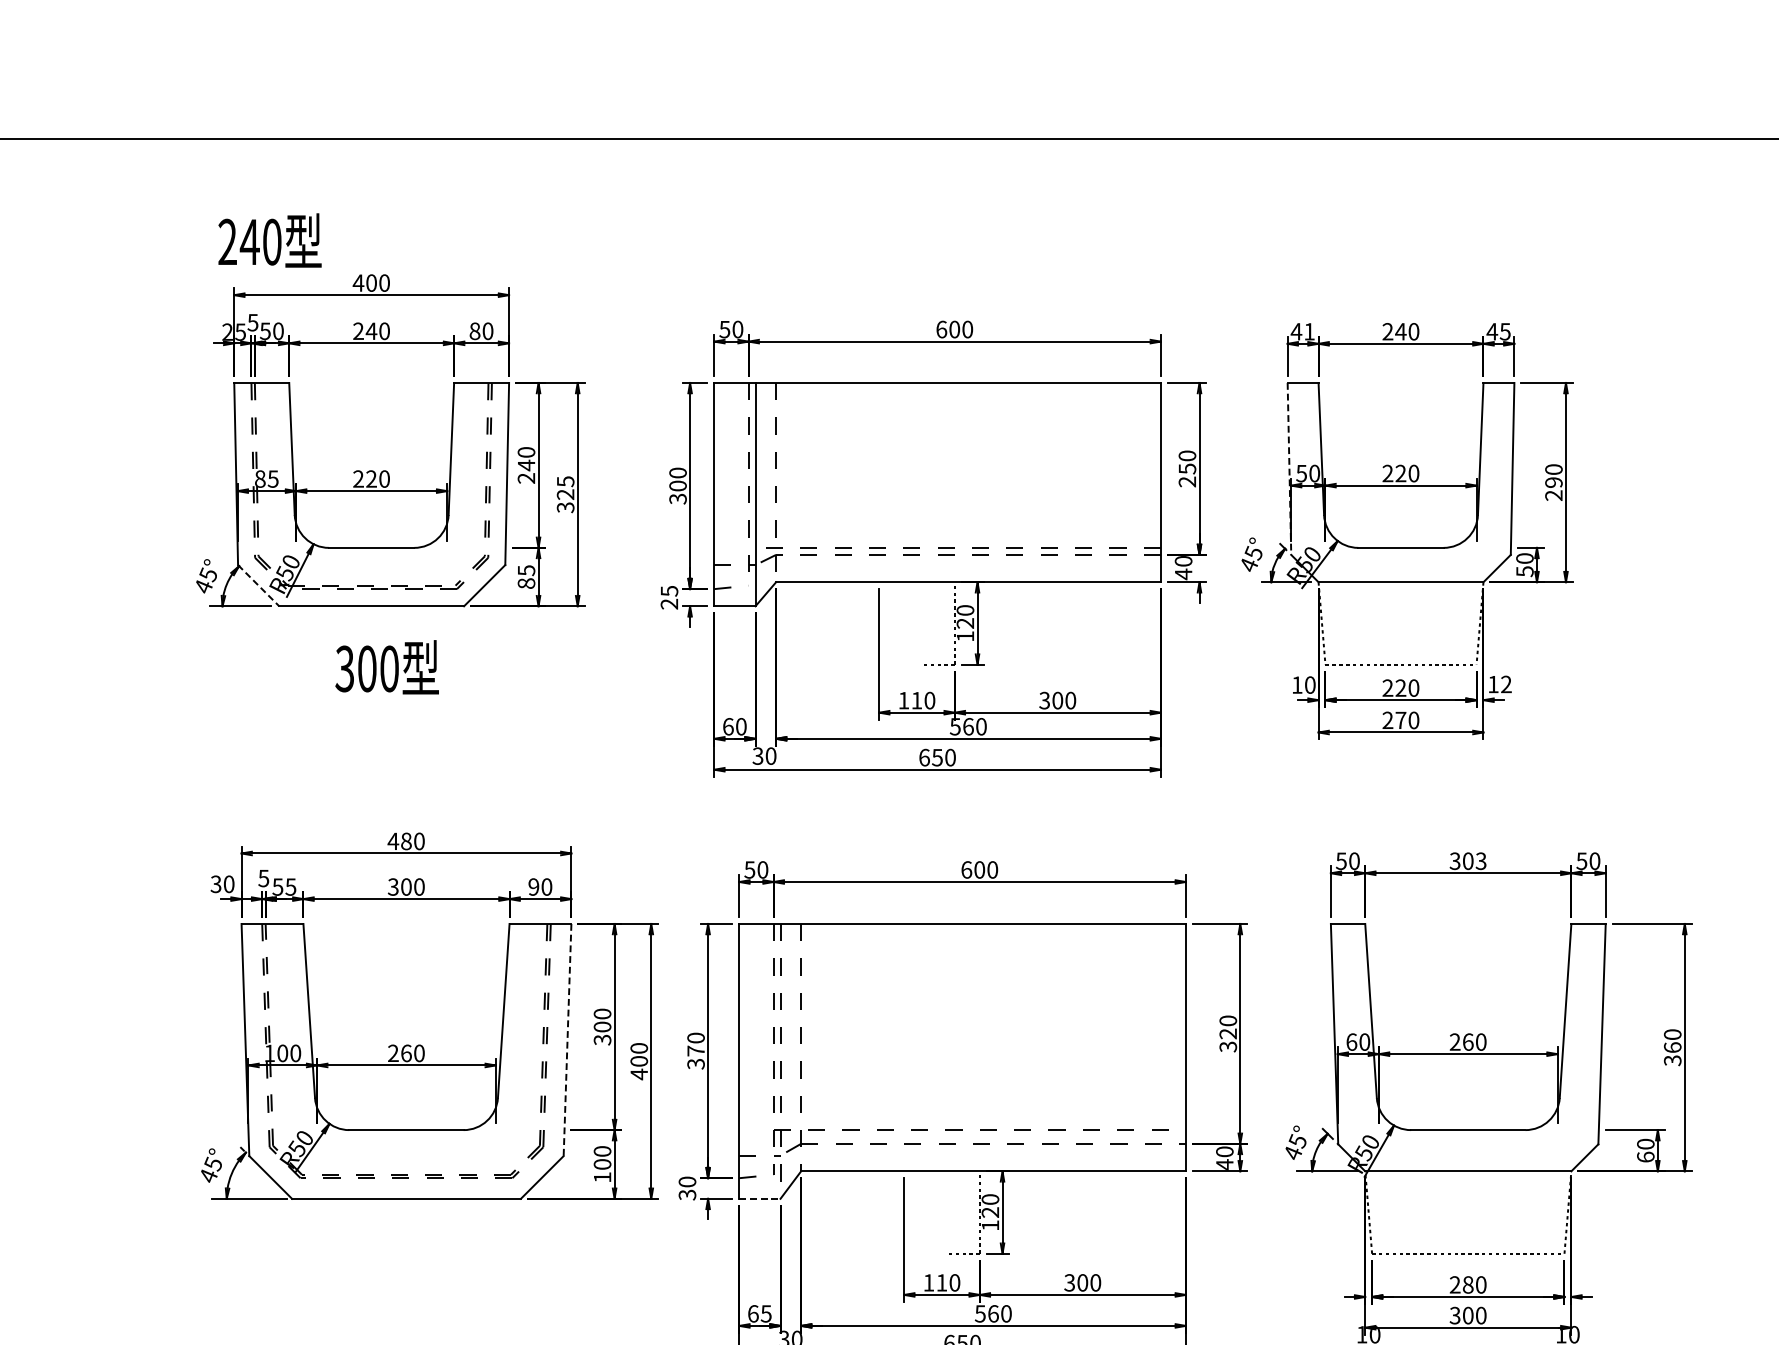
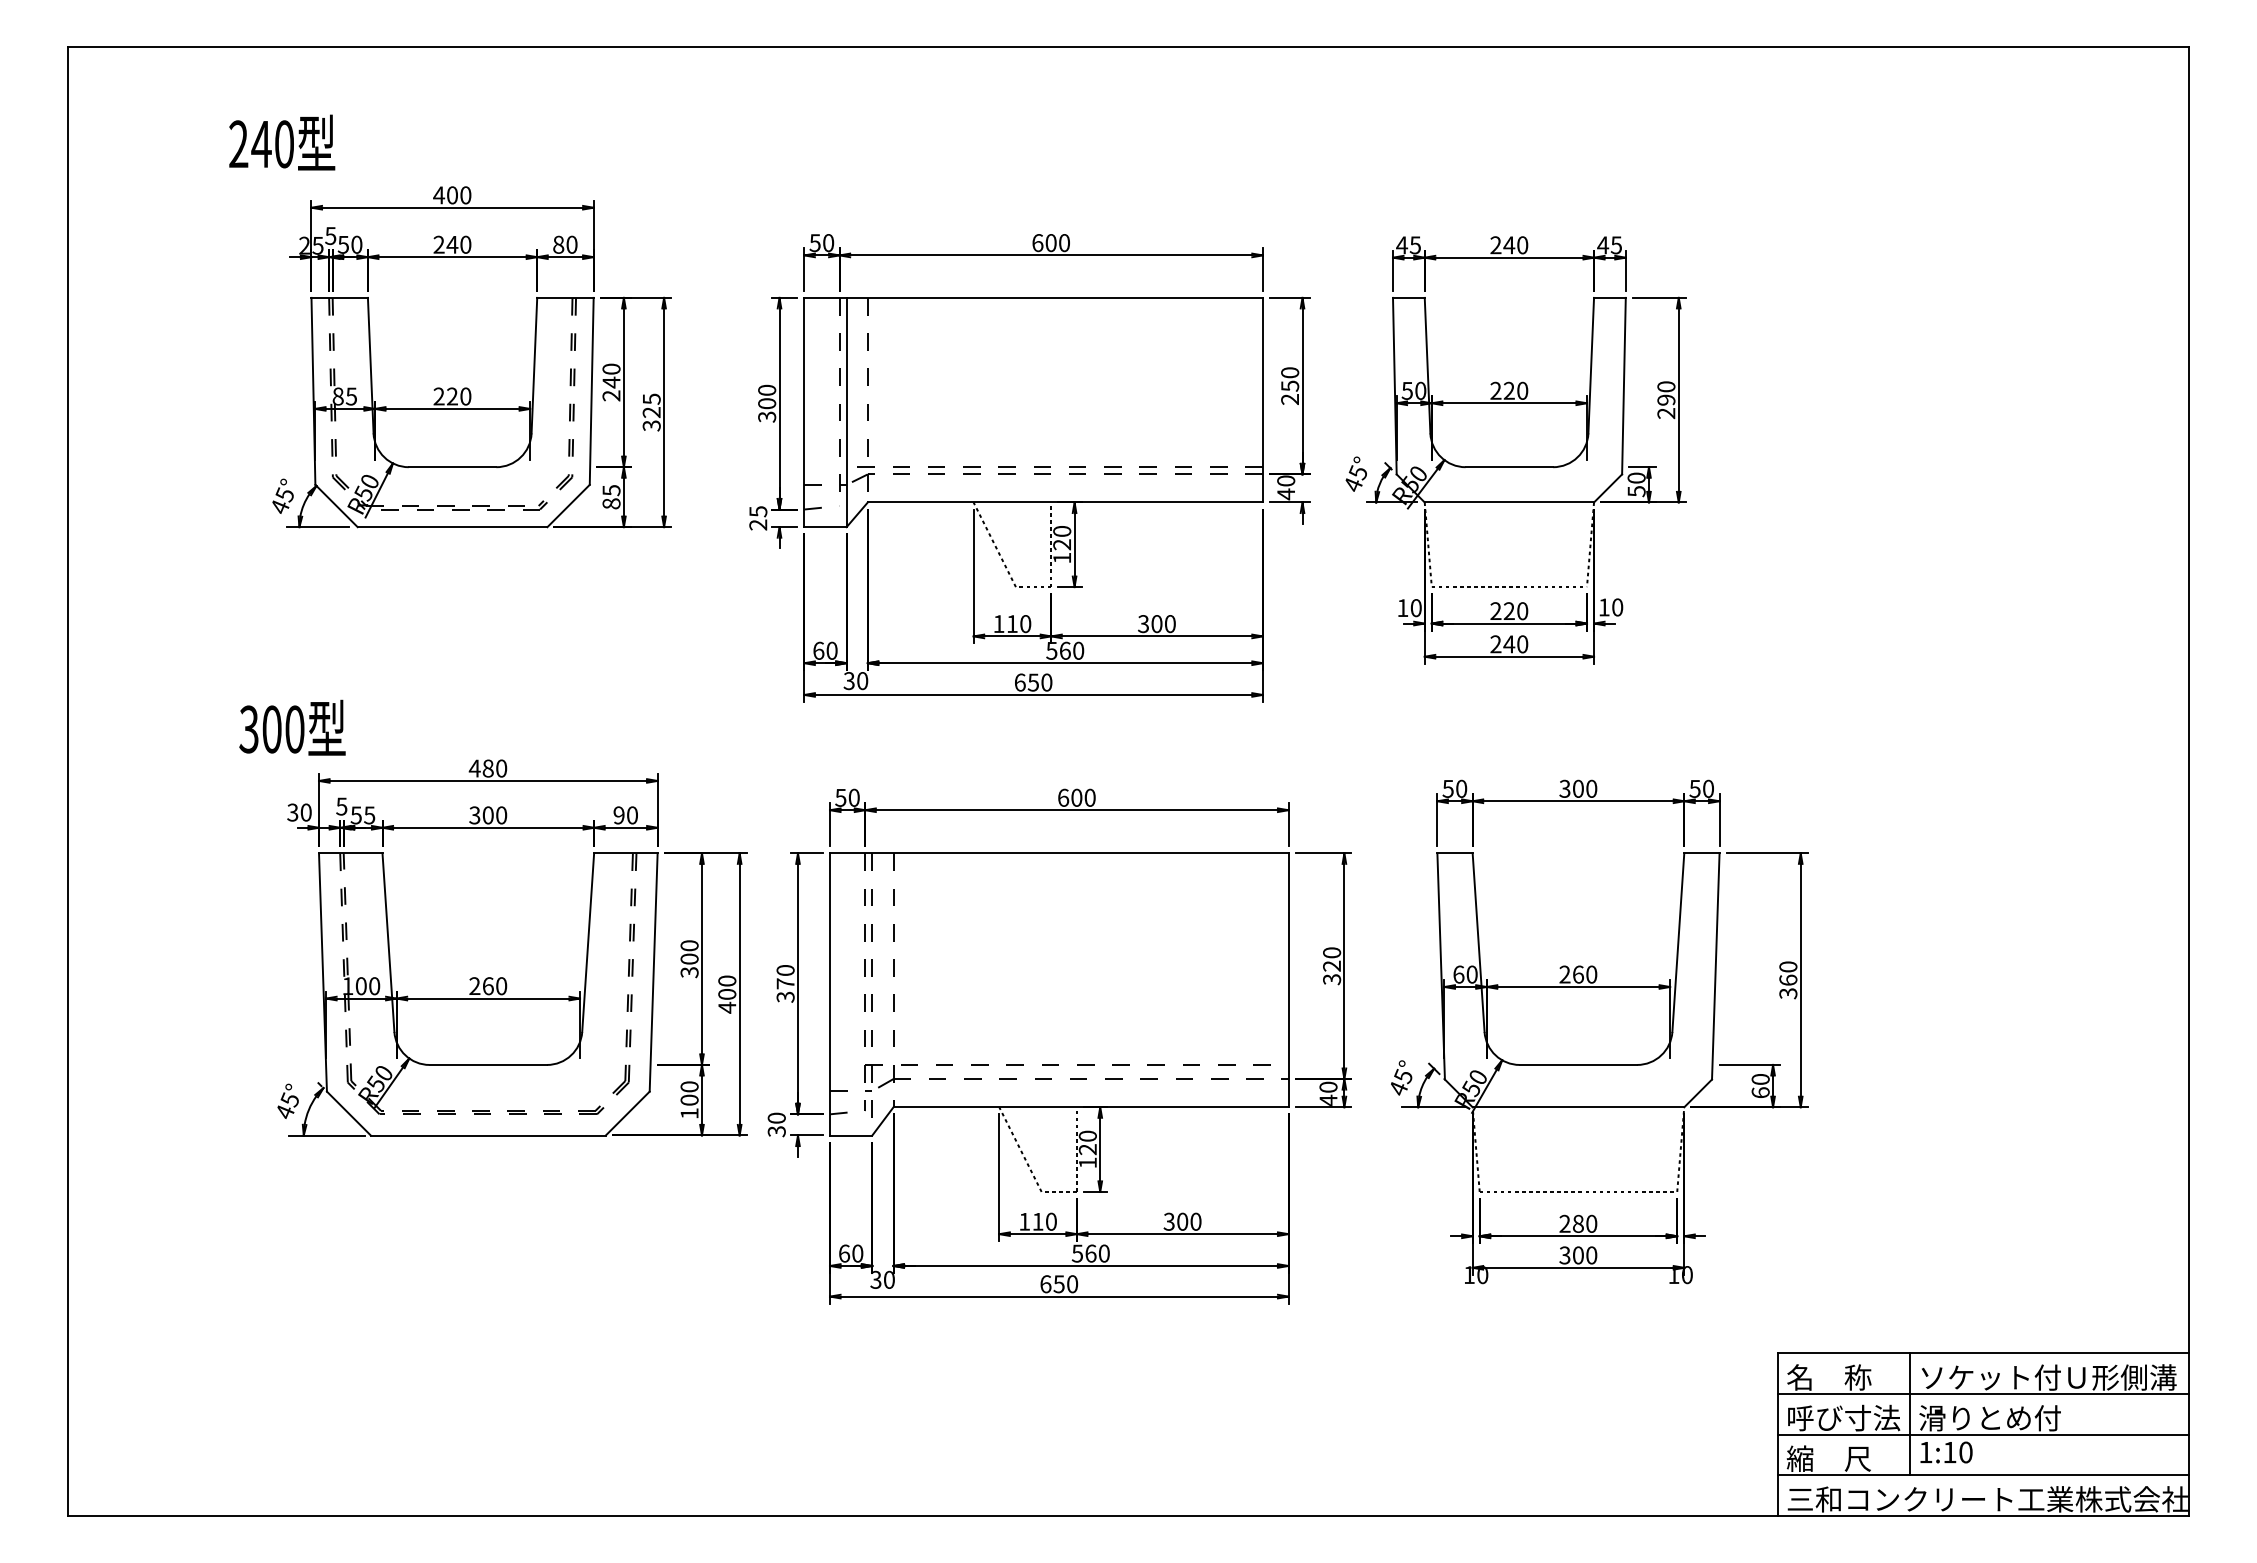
text: (270, 240) -> (282, 142), moved
text: (1308, 331) -> (1414, 245), 41 -> 45
line: (1289, 469) -> (1394, 386), dashed -> solid
line: (258, 586) -> (336, 506), dashed -> solid
line: (899, 623) -> (994, 544), added
text: (387, 667) -> (292, 727), moved
text: (1506, 684) -> (1617, 607), 12 -> 10
text: (1401, 720) -> (1509, 644), 270 -> 240
text: (1480, 860) -> (1591, 788), 303 -> 300
line: (567, 1040) -> (653, 972), dashed -> solid
line: (760, 1198) -> (851, 1135), dashed -> solid
line: (924, 1212) -> (1020, 1149), added
text: (766, 1313) -> (857, 1253), 65 -> 60

